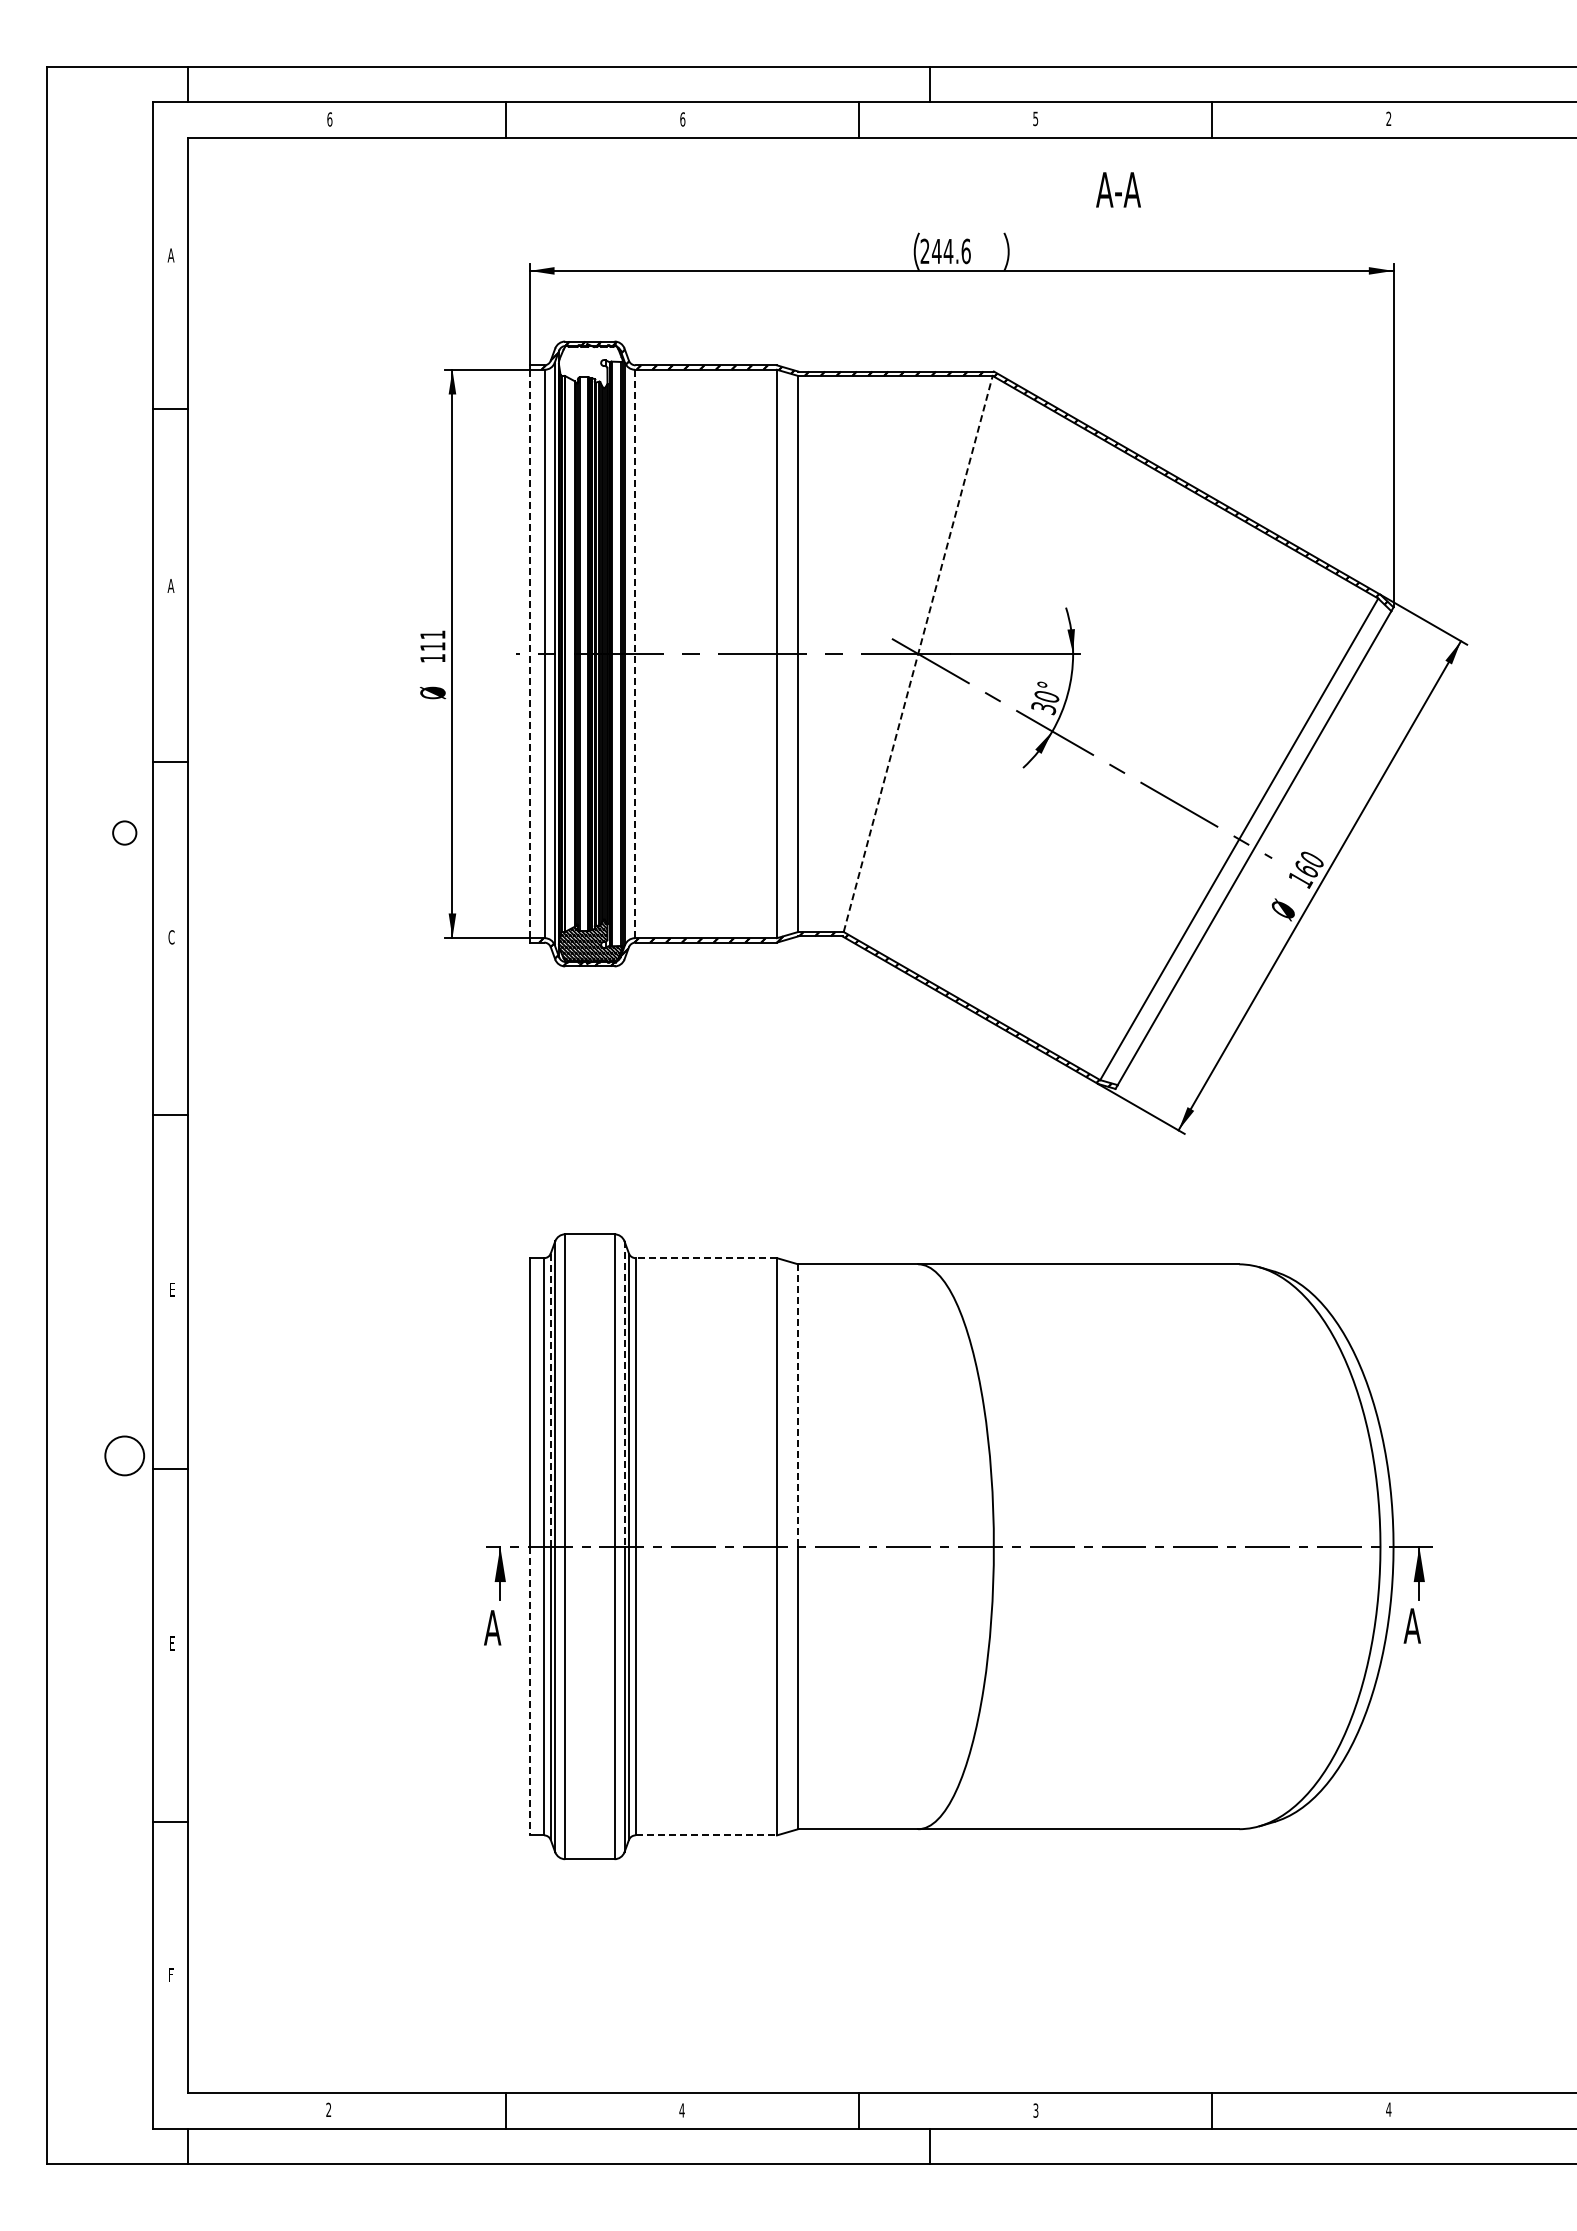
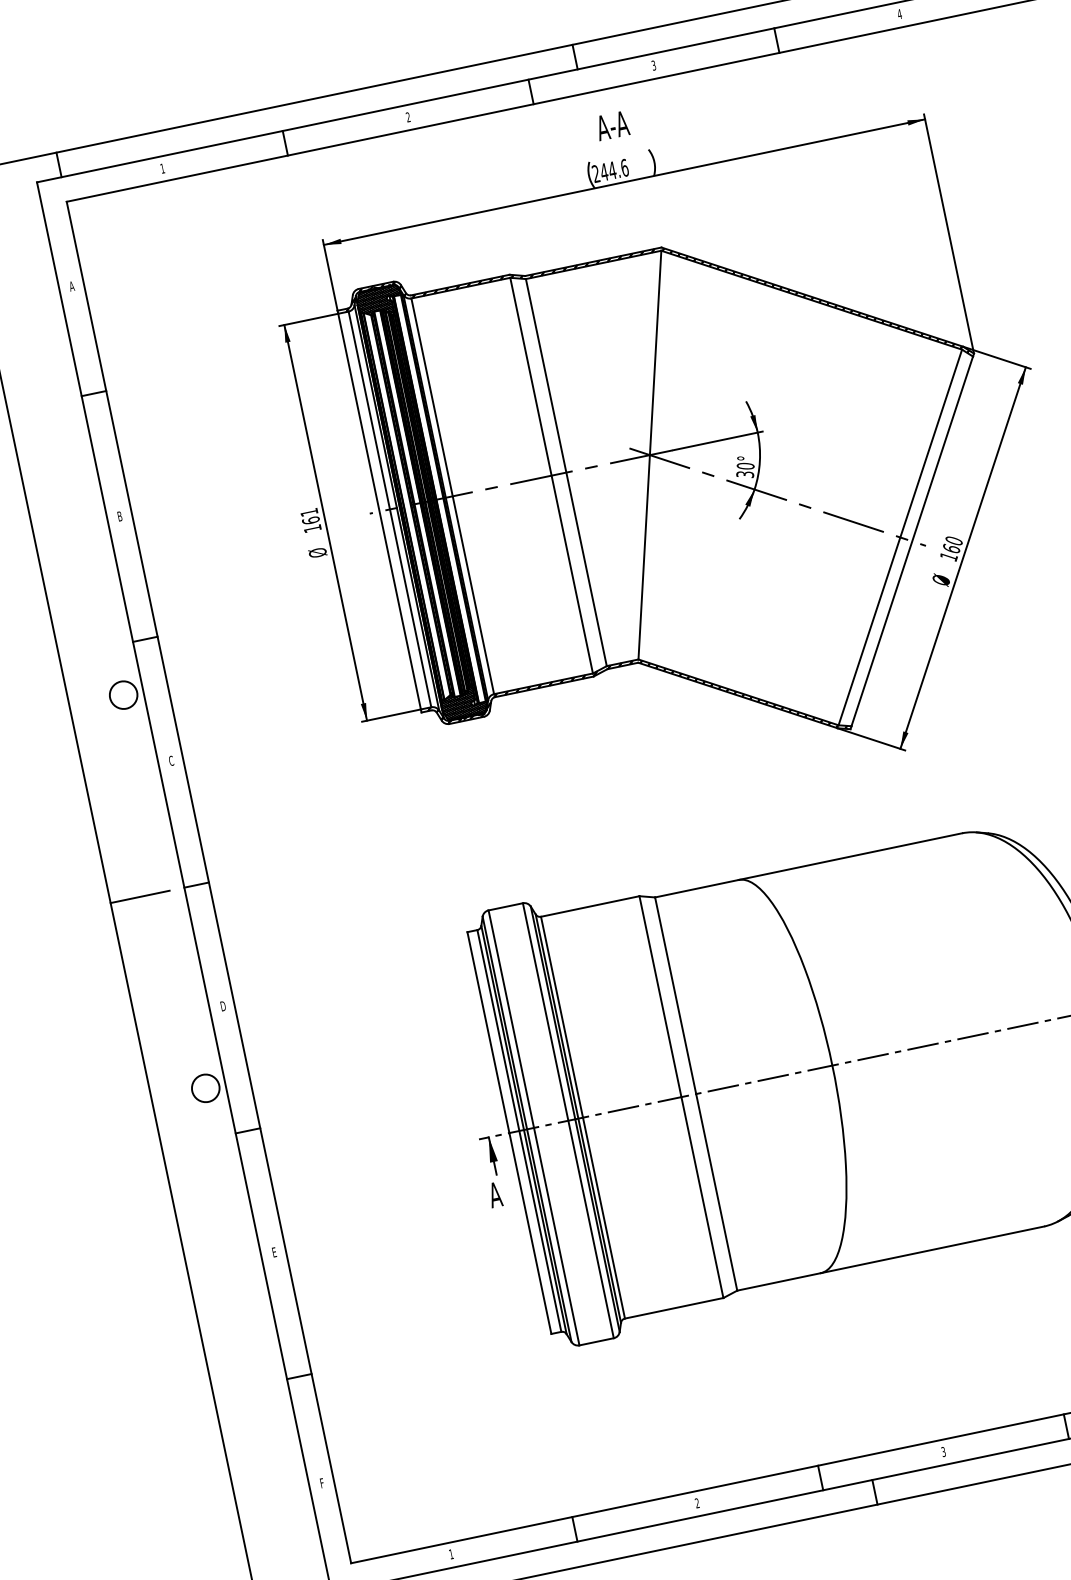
text: (1035, 117) -> (653, 64), 5 -> 3
text: (1388, 118) -> (899, 14), 2 -> 4
text: (329, 119) -> (162, 168), 6 -> 1
text: (682, 119) -> (408, 117), 6 -> 2
text: (1118, 189) -> (612, 125), moved
hatch: (590, 366) -> (379, 302), added
text: (170, 585) -> (119, 516), A -> B
text: (432, 646) -> (310, 520), 111 -> 161
line: (529, 653) -> (379, 511), dashed -> solid
line: (634, 653) -> (452, 496), dashed -> solid
line: (918, 653) -> (650, 454), dashed -> solid
circle: (124, 832) -> (123, 694), size x1.67
line: (89, 1115) -> (140, 896), added
line: (706, 1258) -> (590, 906), dashed -> solid
text: (172, 1289) -> (223, 1005), E -> D
line: (624, 1394) -> (553, 1013), dashed -> solid
line: (550, 1400) -> (502, 1028), dashed -> solid
line: (798, 1406) -> (676, 996), dashed -> solid
circle: (124, 1455) -> (205, 1088), moved
line: (529, 1691) -> (530, 1233), dashed -> solid
line: (706, 1835) -> (674, 1308), dashed -> solid
text: (328, 2109) -> (451, 1554), 2 -> 1
text: (681, 2110) -> (696, 1503), 4 -> 2

